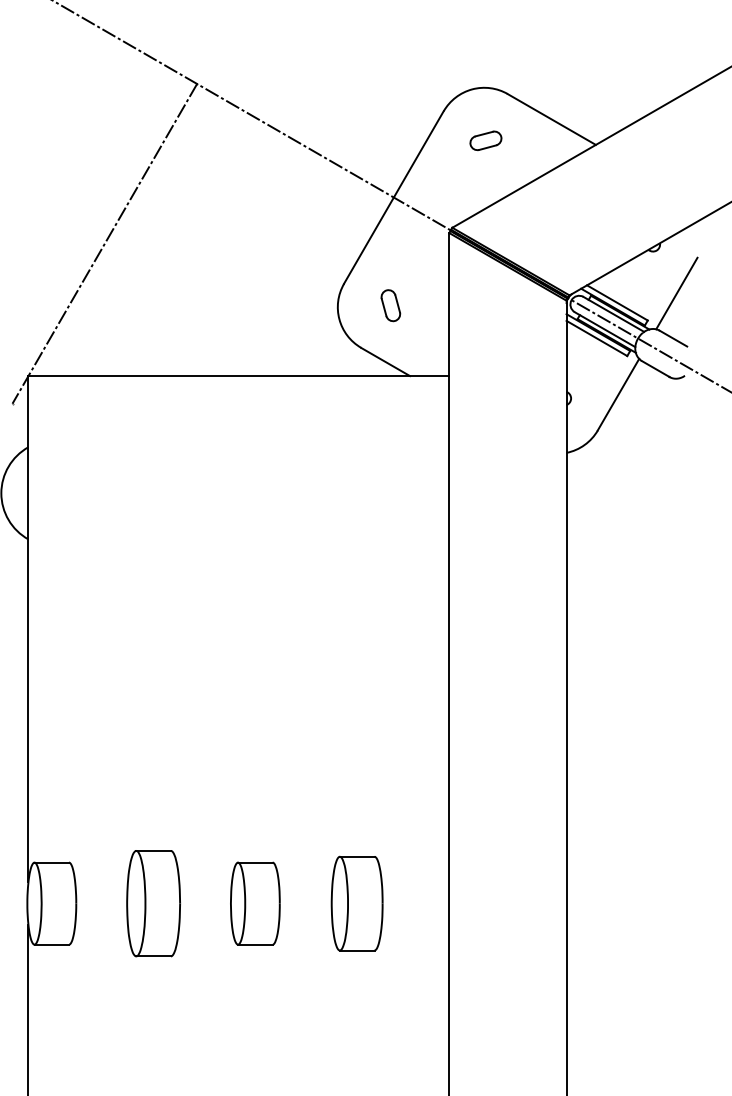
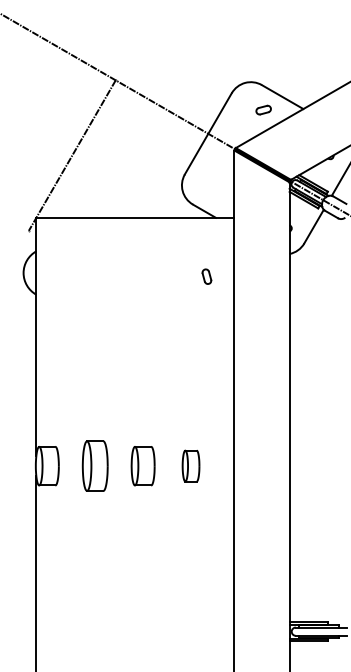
part: (485, 139) -> (263, 109), moved
part: (389, 305) -> (206, 276), moved
part: (355, 902) -> (190, 465), size x0.7

